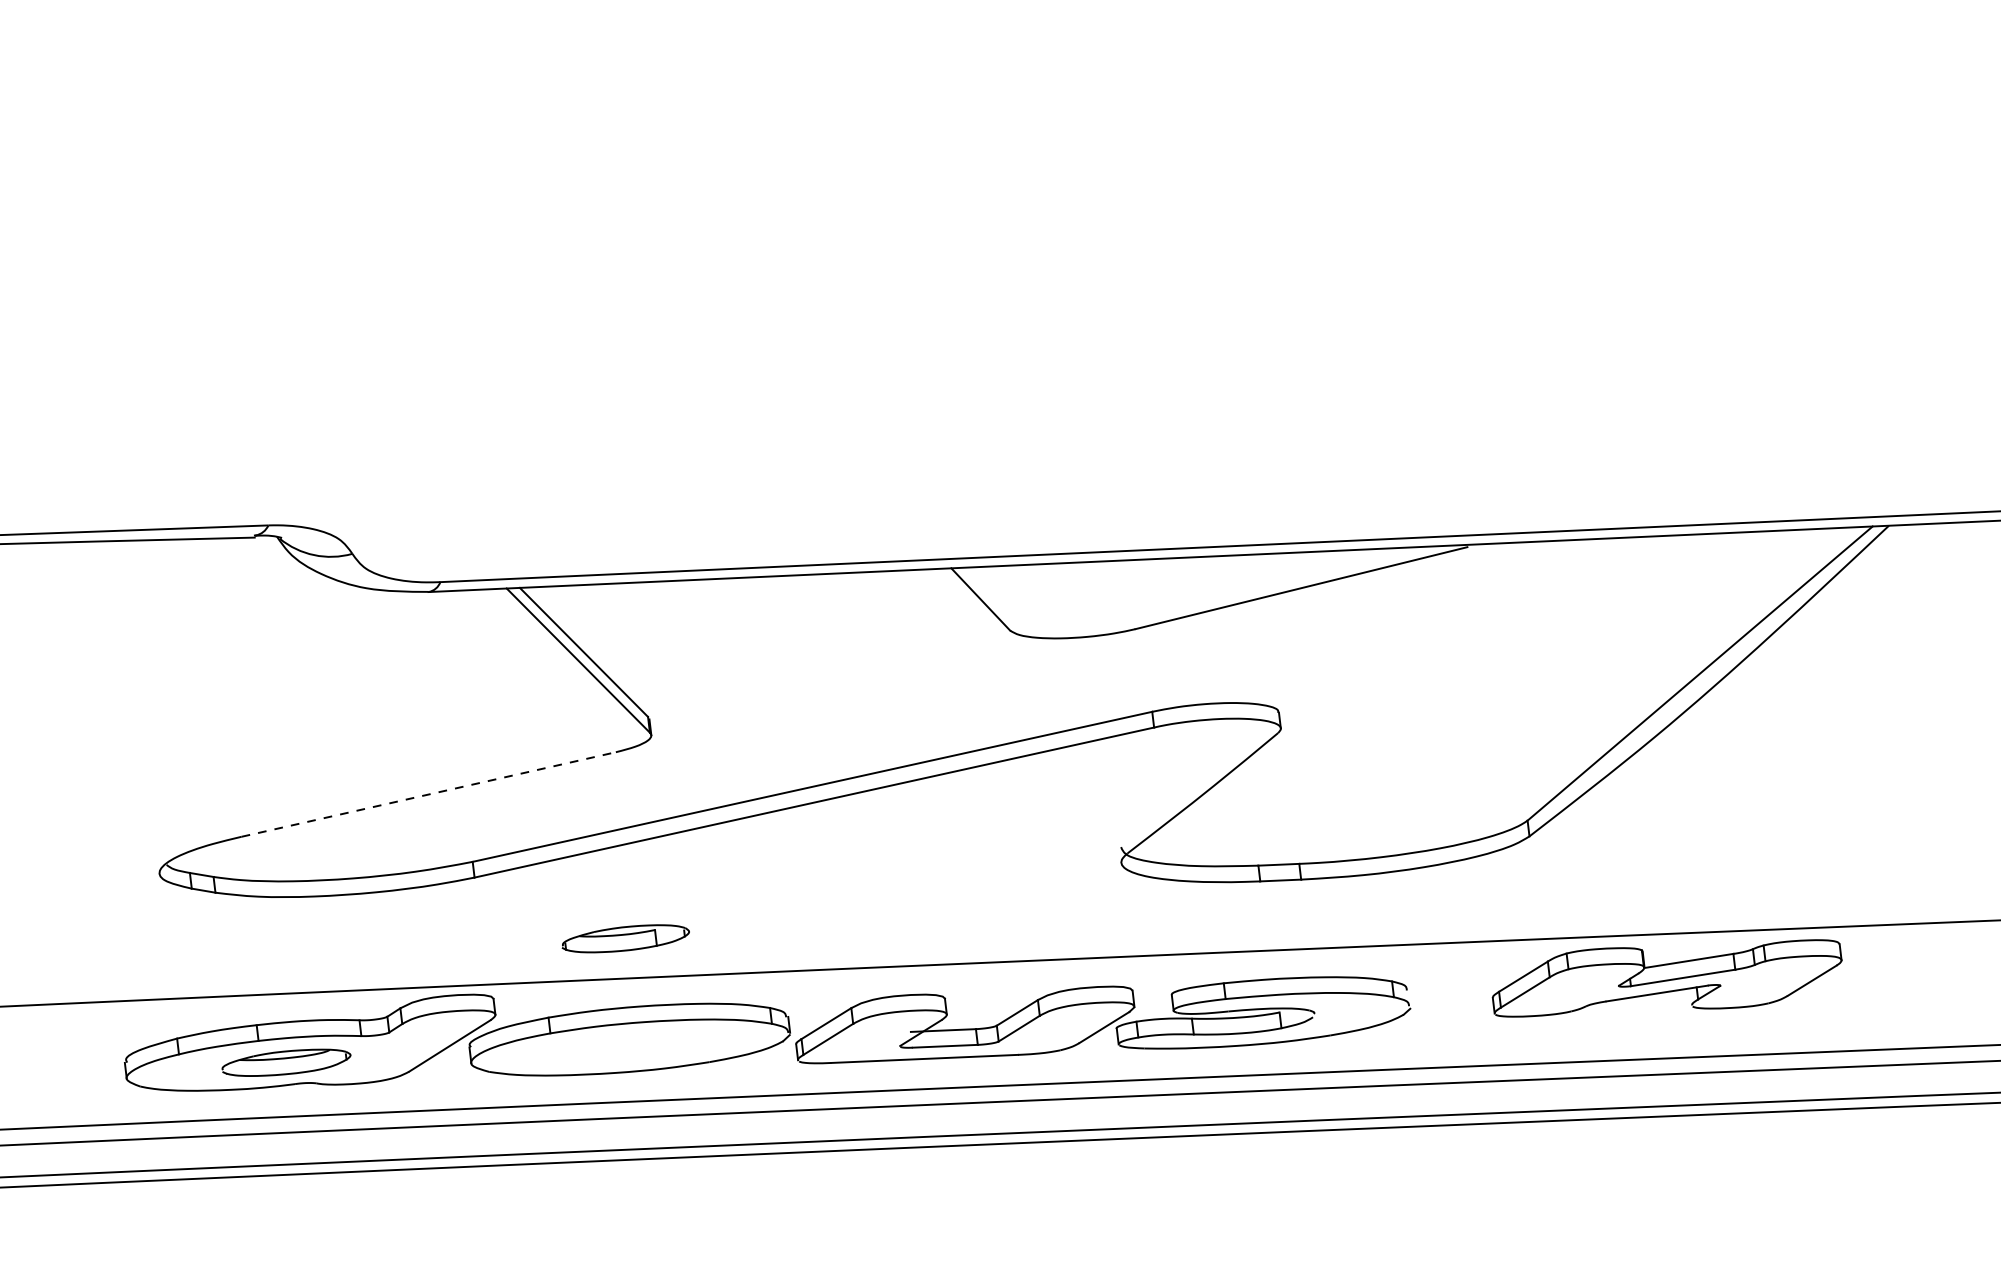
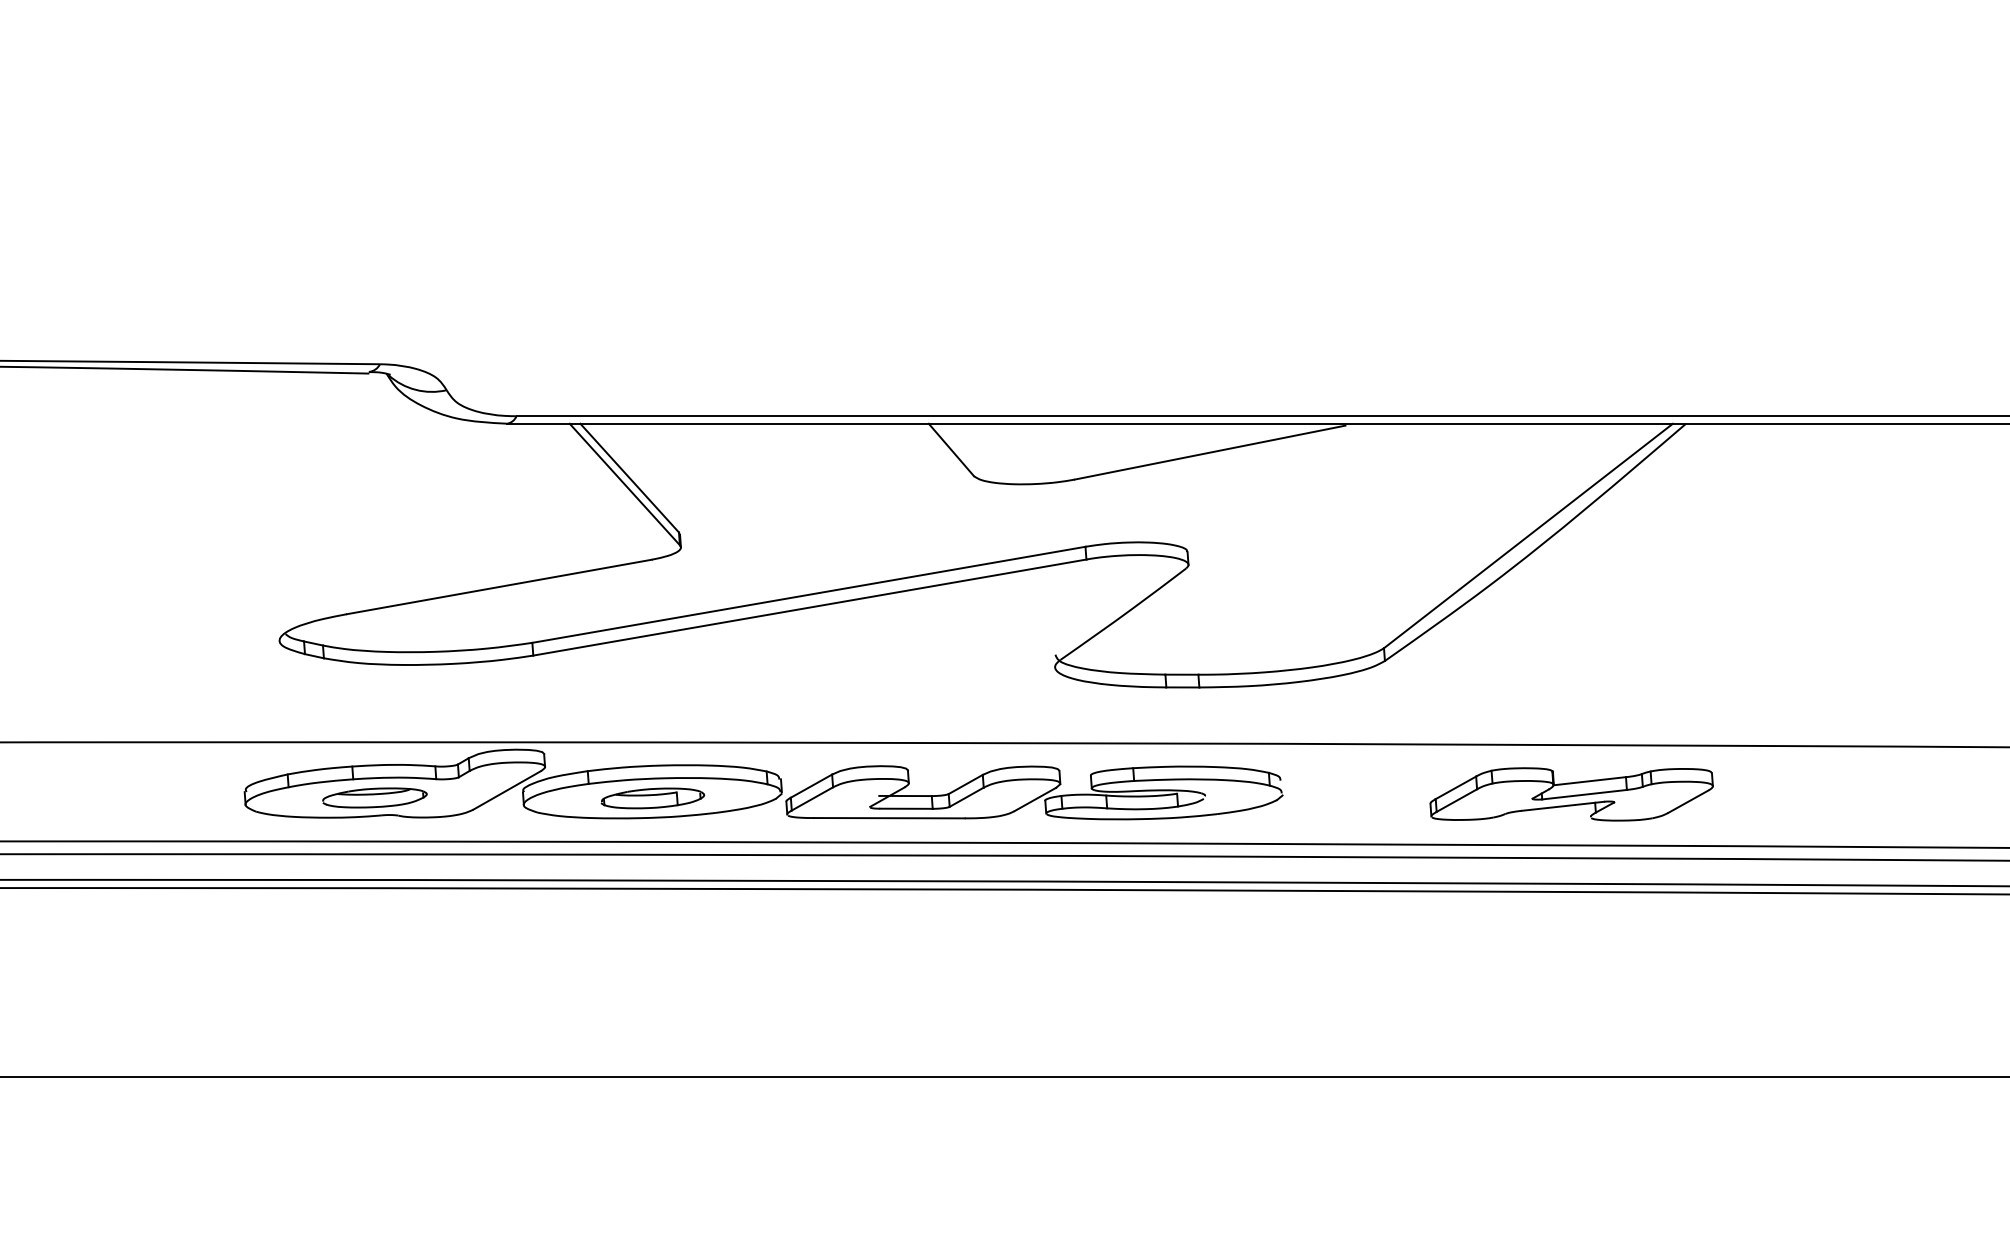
line: (428, 793) -> (499, 586), dashed -> solid
part: (625, 938) -> (652, 798), moved
part: (1666, 978) -> (1571, 794), moved

